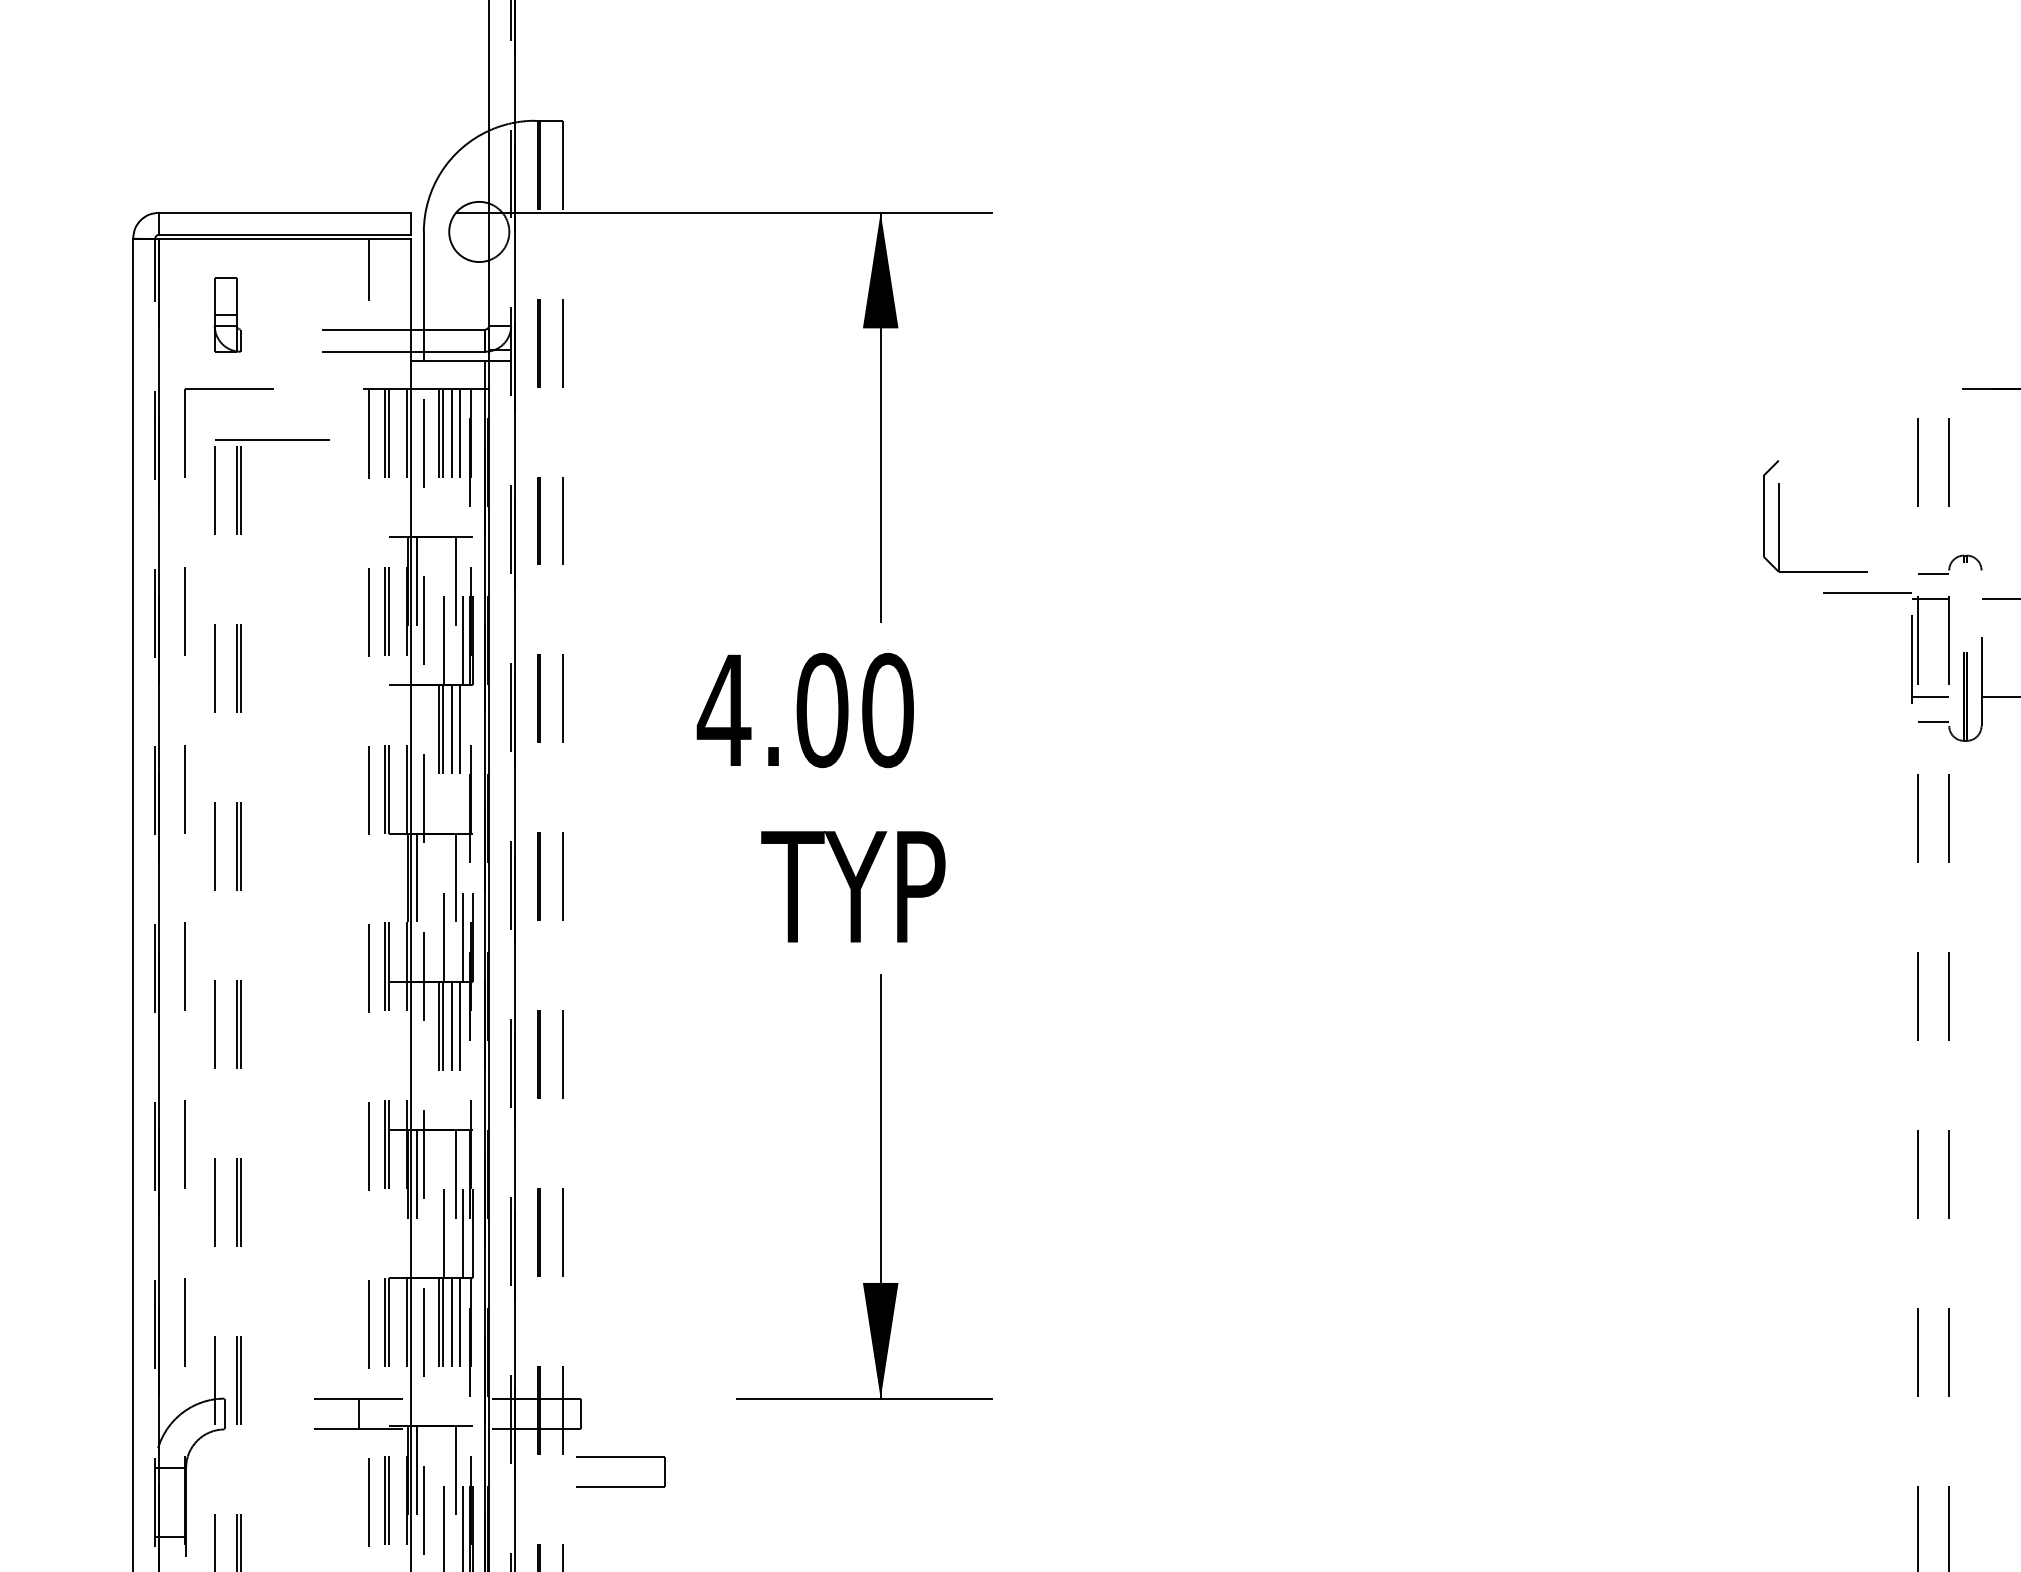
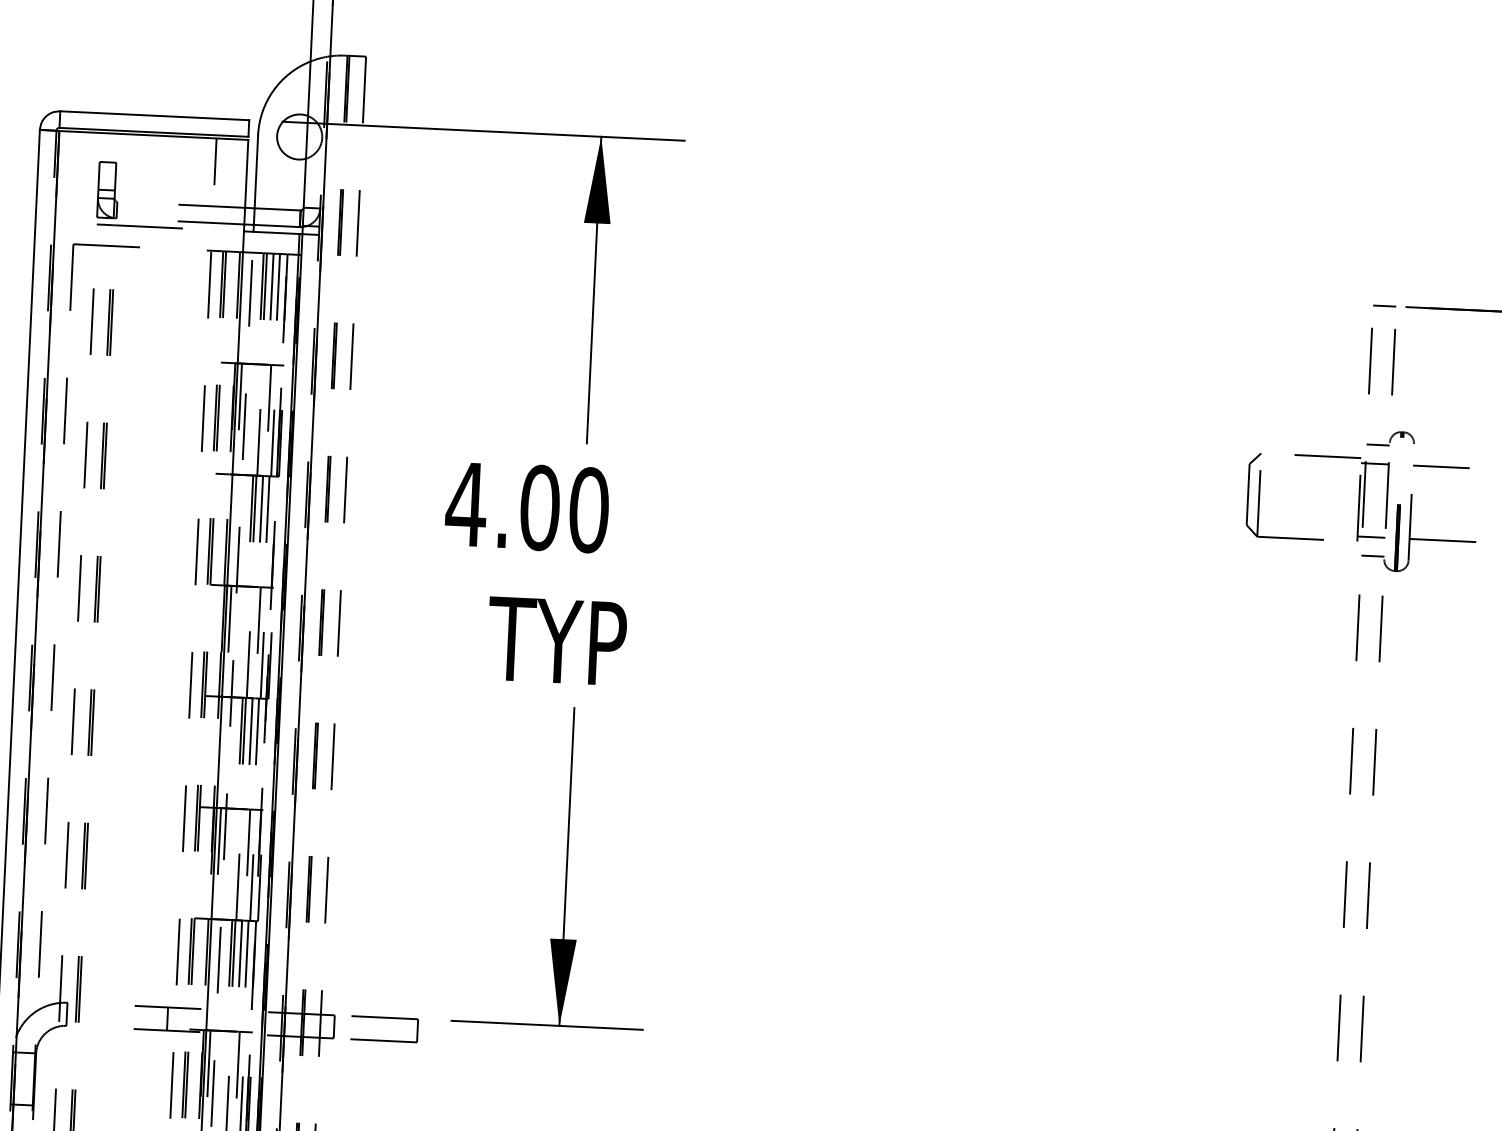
line: (1933, 388) -> (1384, 305), added
line: (272, 439) -> (140, 226), moved
part: (1779, 516) -> (1259, 495), moved
part: (620, 1457) -> (384, 1018), moved

